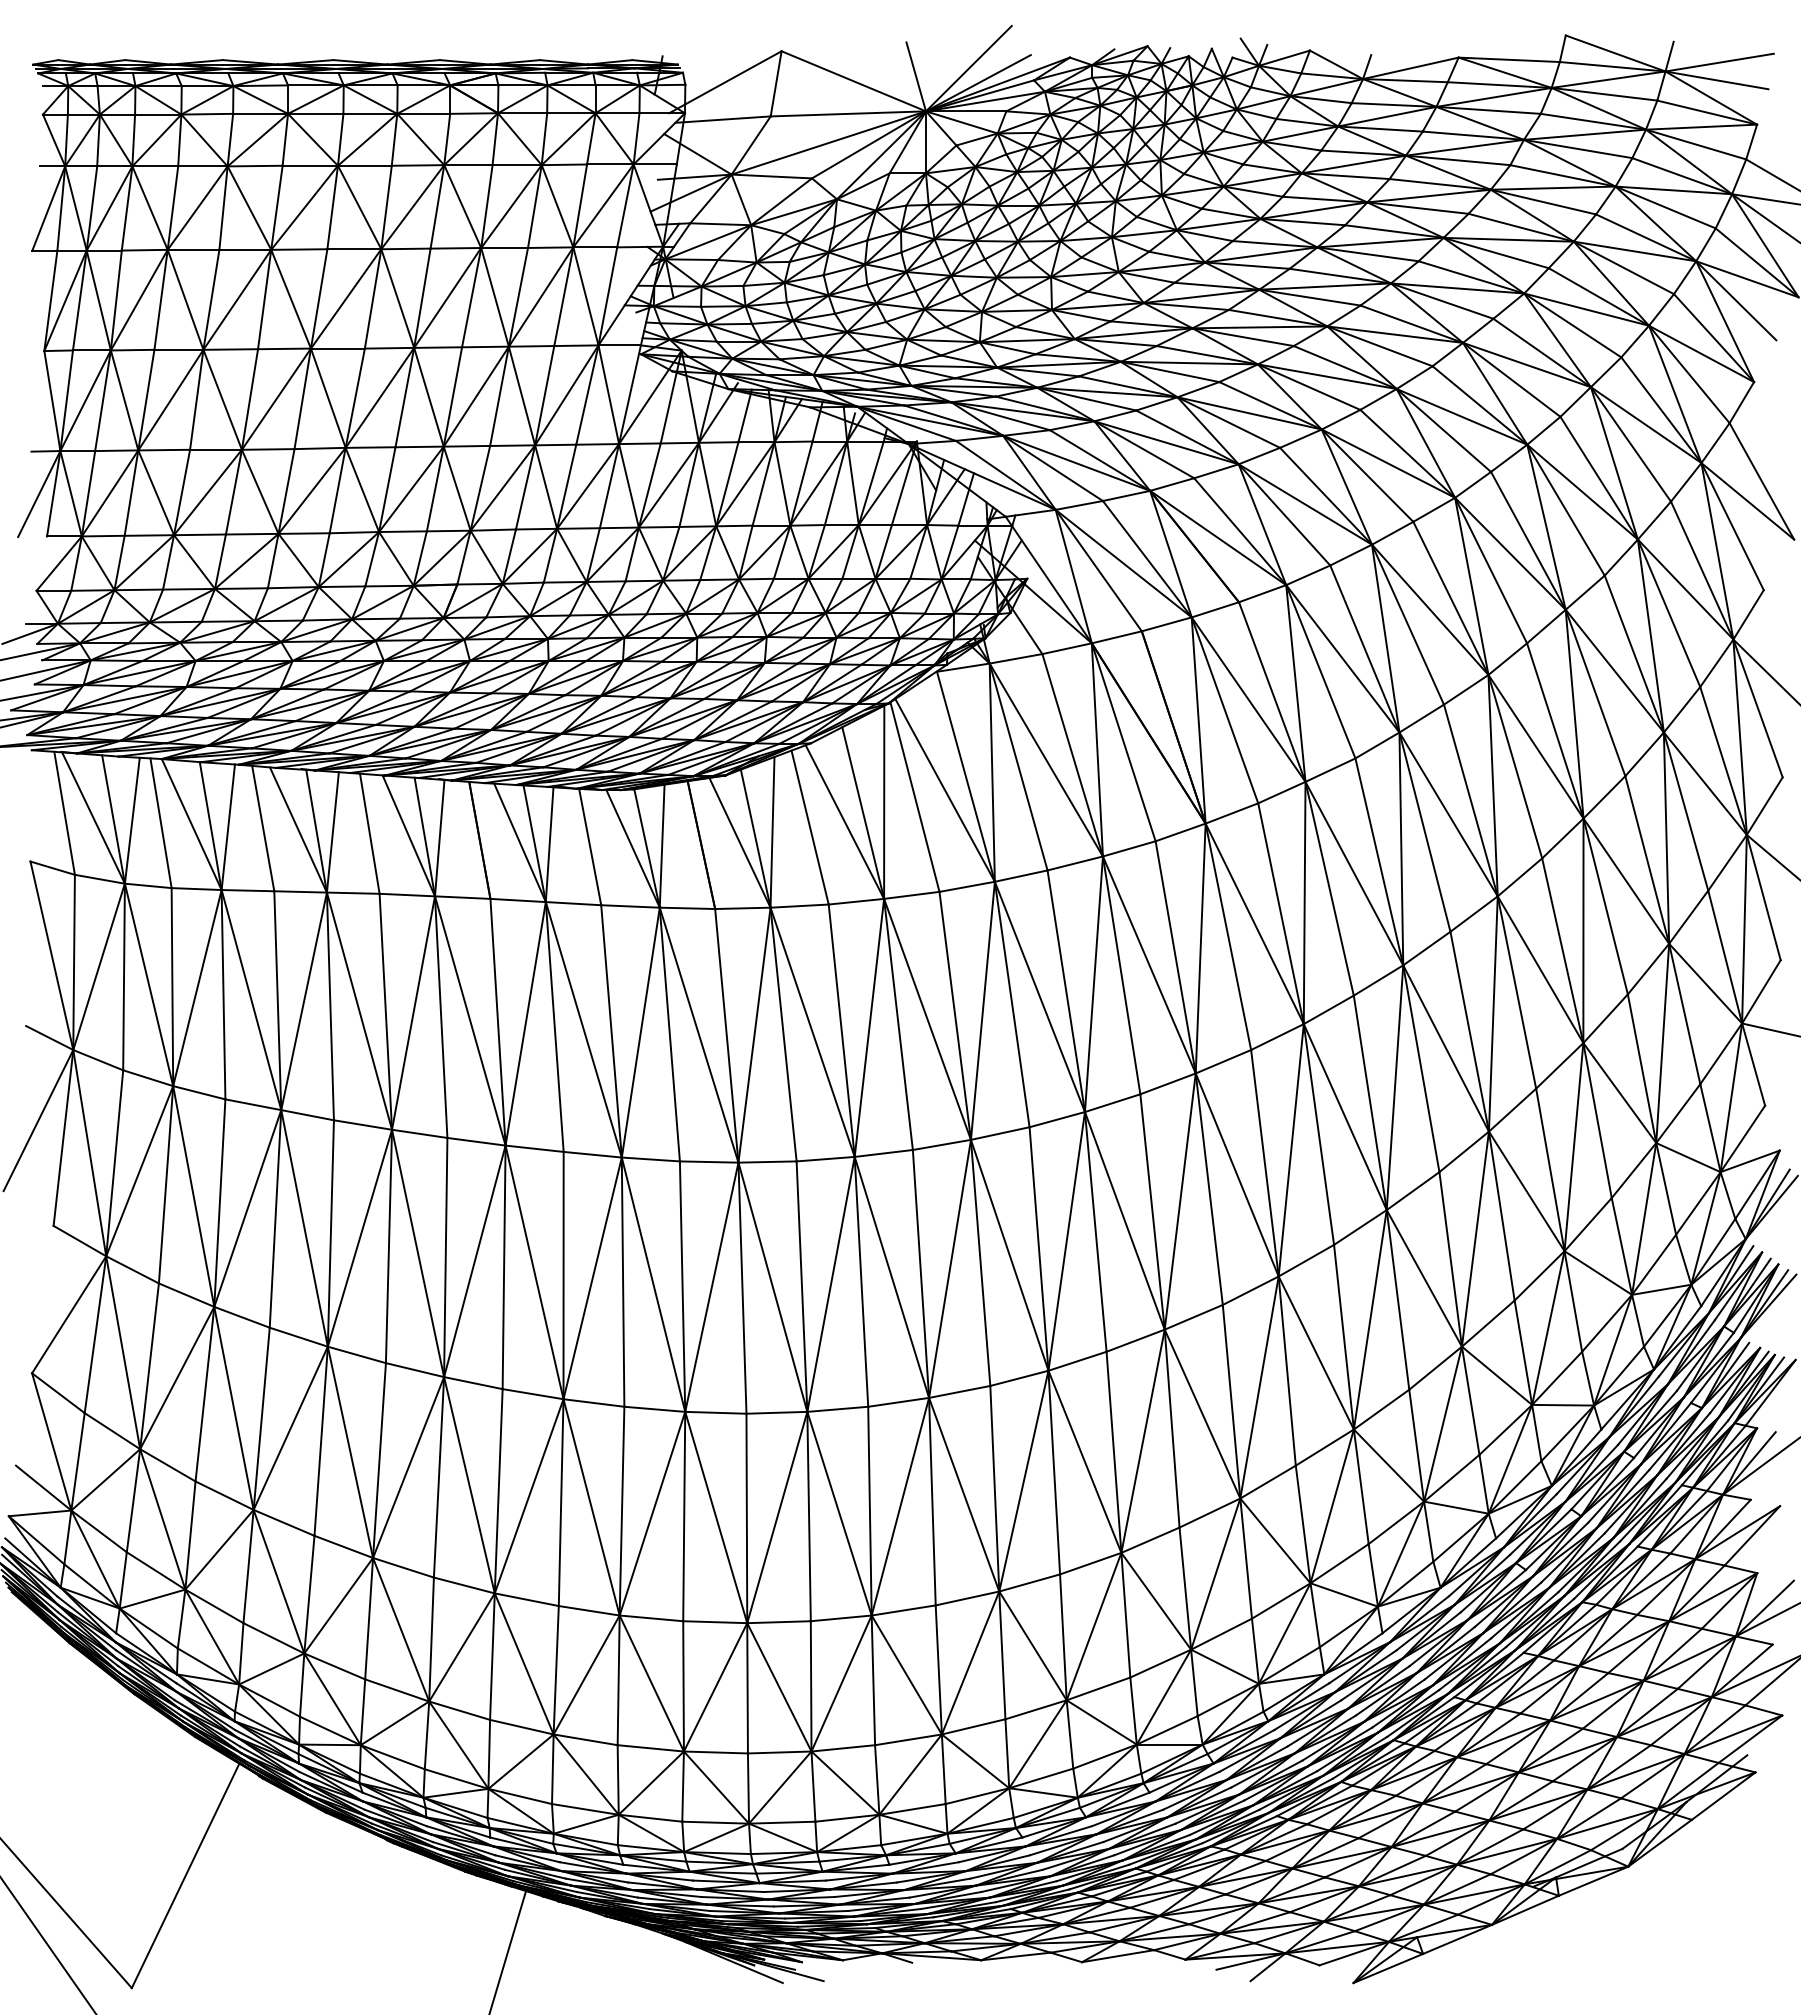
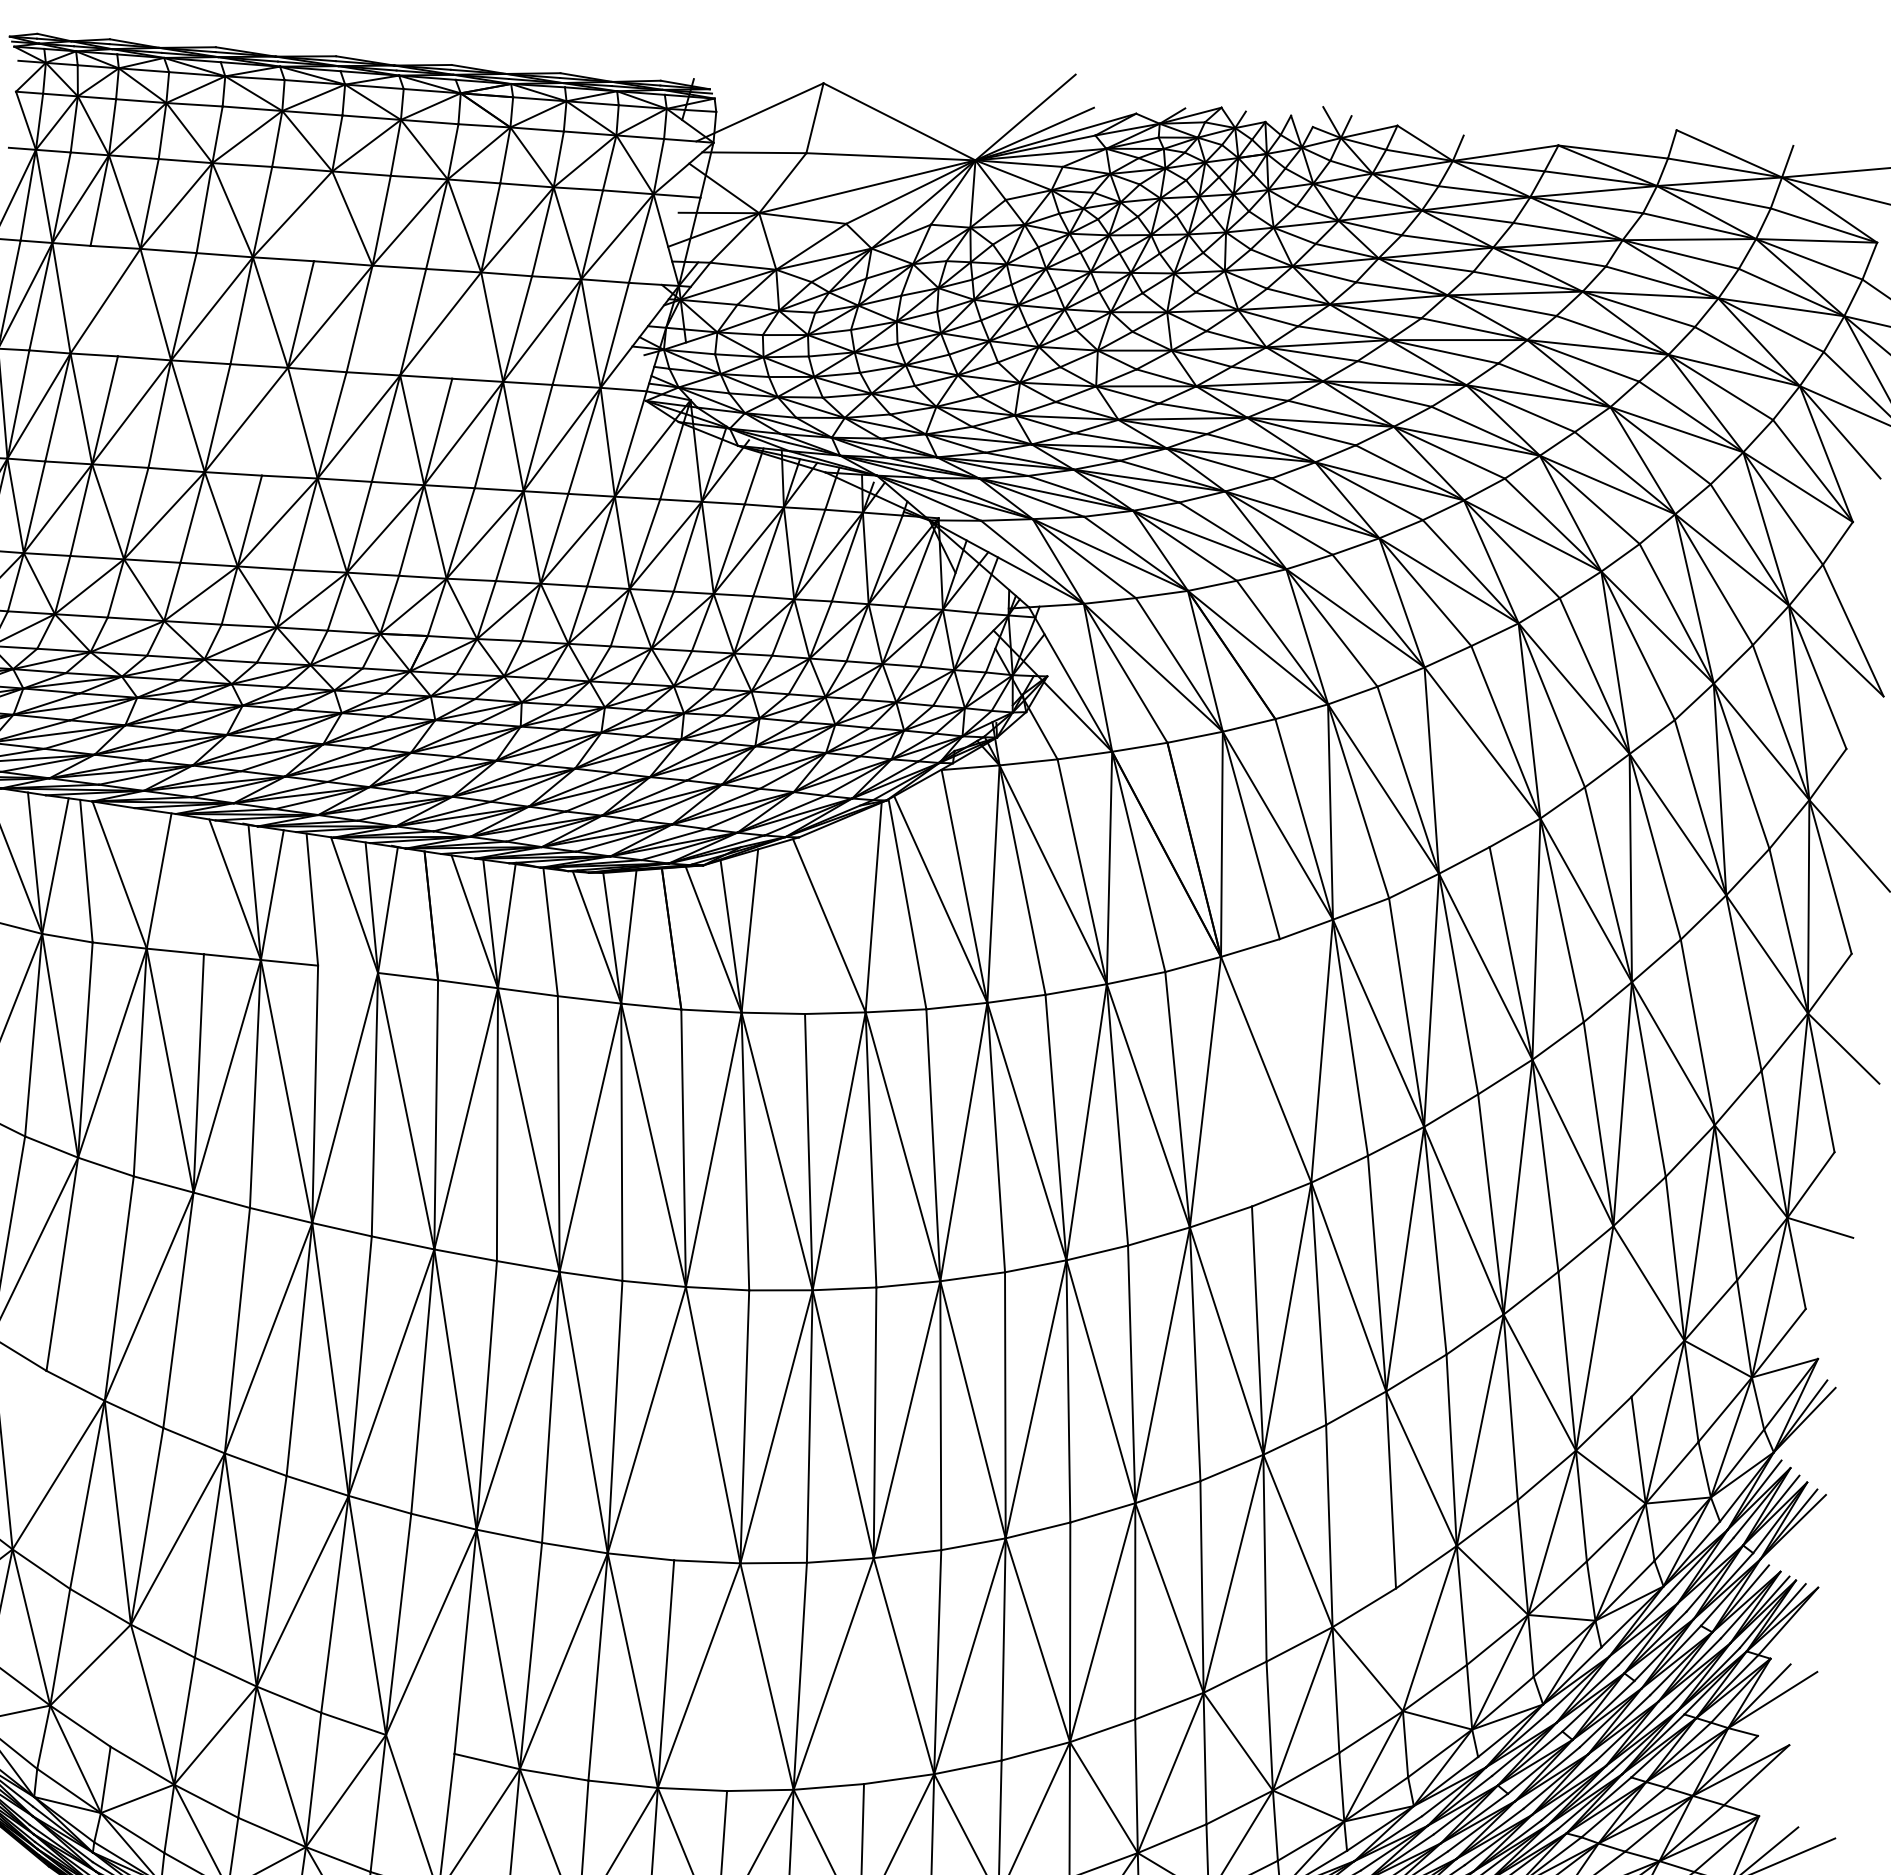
line: (915, 76) -> (966, 121), removed
line: (332, 207) -> (322, 216), removed
line: (471, 297) -> (466, 325), removed
line: (397, 298) -> (386, 320), removed
line: (160, 299) -> (128, 302), removed
line: (115, 300) -> (79, 299), removed
line: (302, 398) -> (274, 421), removed
line: (1407, 624) -> (1456, 757), removed
line: (863, 812) -> (850, 916), removed
line: (210, 826) -> (139, 878), removed
line: (809, 827) -> (790, 928), removed
line: (263, 828) -> (197, 885), removed
line: (1666, 837) -> (1720, 1009), removed
line: (407, 894) -> (348, 968), removed
line: (1280, 913) -> (1295, 1060), removed
line: (1228, 936) -> (1236, 1081), removed
line: (1597, 1120) -> (1622, 1311), removed
line: (193, 1196) -> (91, 1279), removed
line: (304, 1228) -> (209, 1323), removed
line: (742, 1287) -> (680, 1422), removed
line: (1369, 1319) -> (1358, 1508), removed
line: (149, 1366) -> (29, 1460), removed
line: (1416, 1445) -> (1399, 1649), removed
line: (932, 1501) -> (869, 1670), removed
line: (808, 1516) -> (733, 1677), removed
line: (248, 1566) -> (120, 1685), removed
line: (526, 1599) -> (419, 1744), removed

